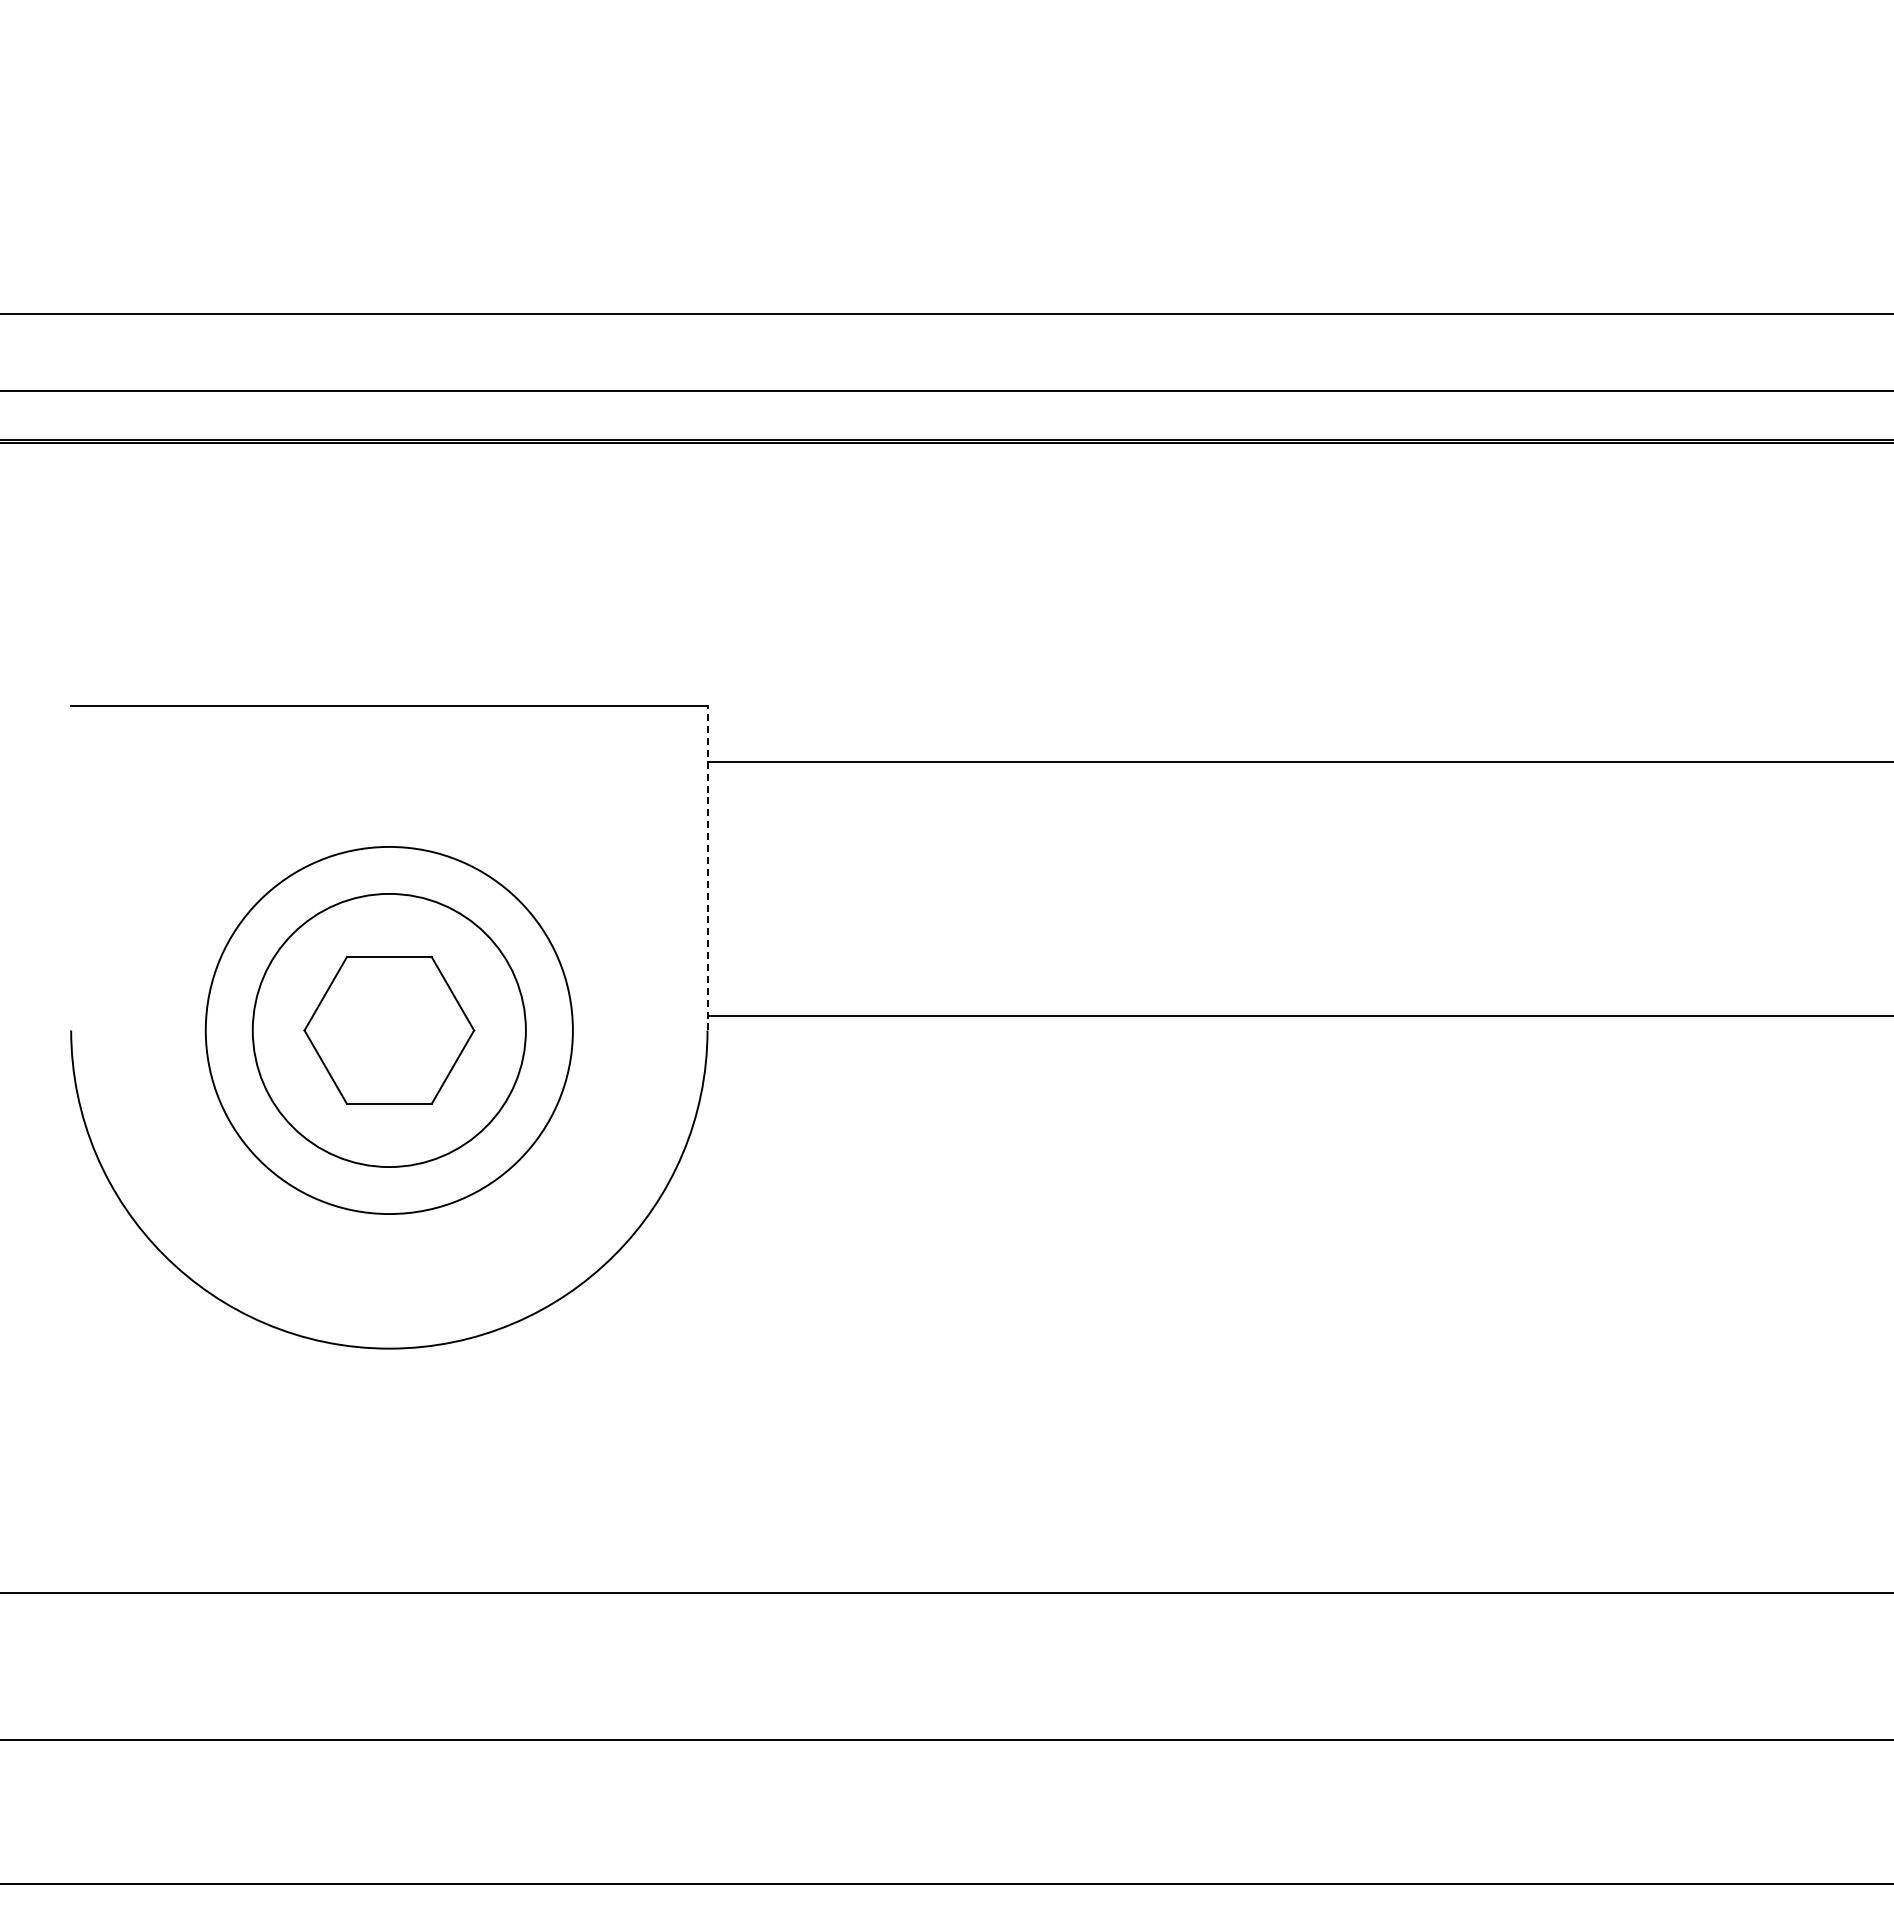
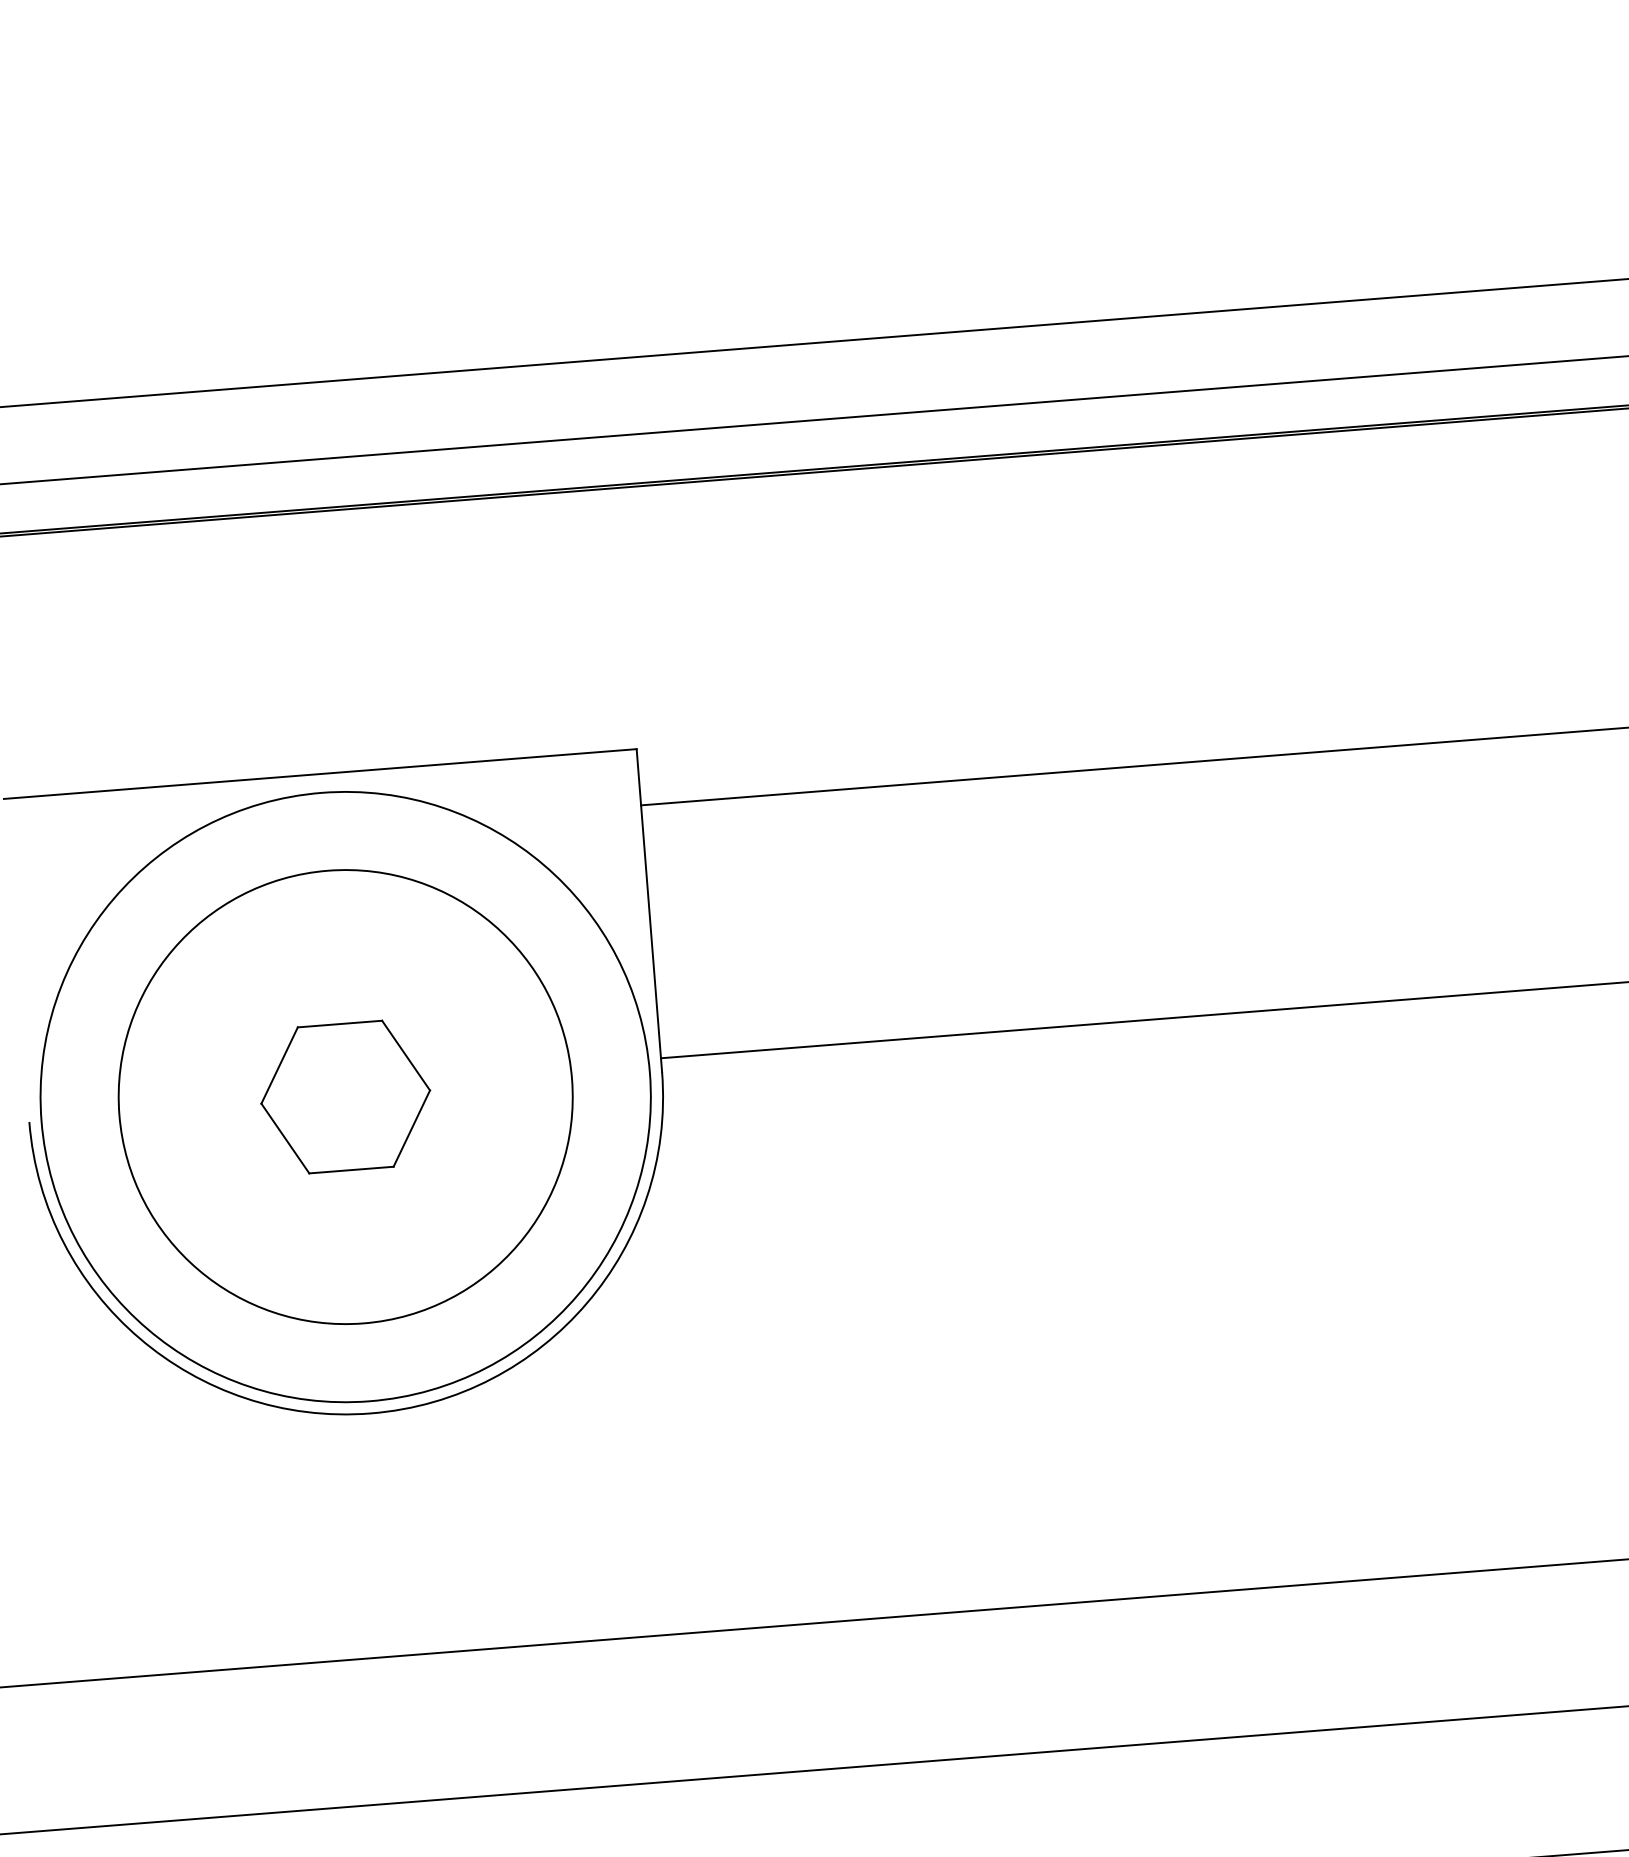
line: (707, 867) -> (649, 910), dashed -> solid
circle: (388, 1030) -> (344, 1097), size x1.67
circle: (389, 1030) -> (345, 1097), size x1.67

